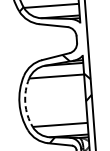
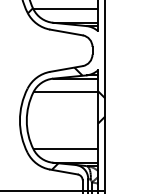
arc: (25, 102) -> (26, 120), dashed -> solid

